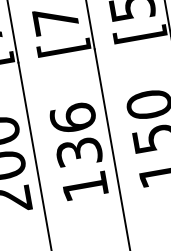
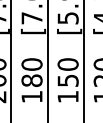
text: (74, 135) -> (31, 72), 136 -> 180

